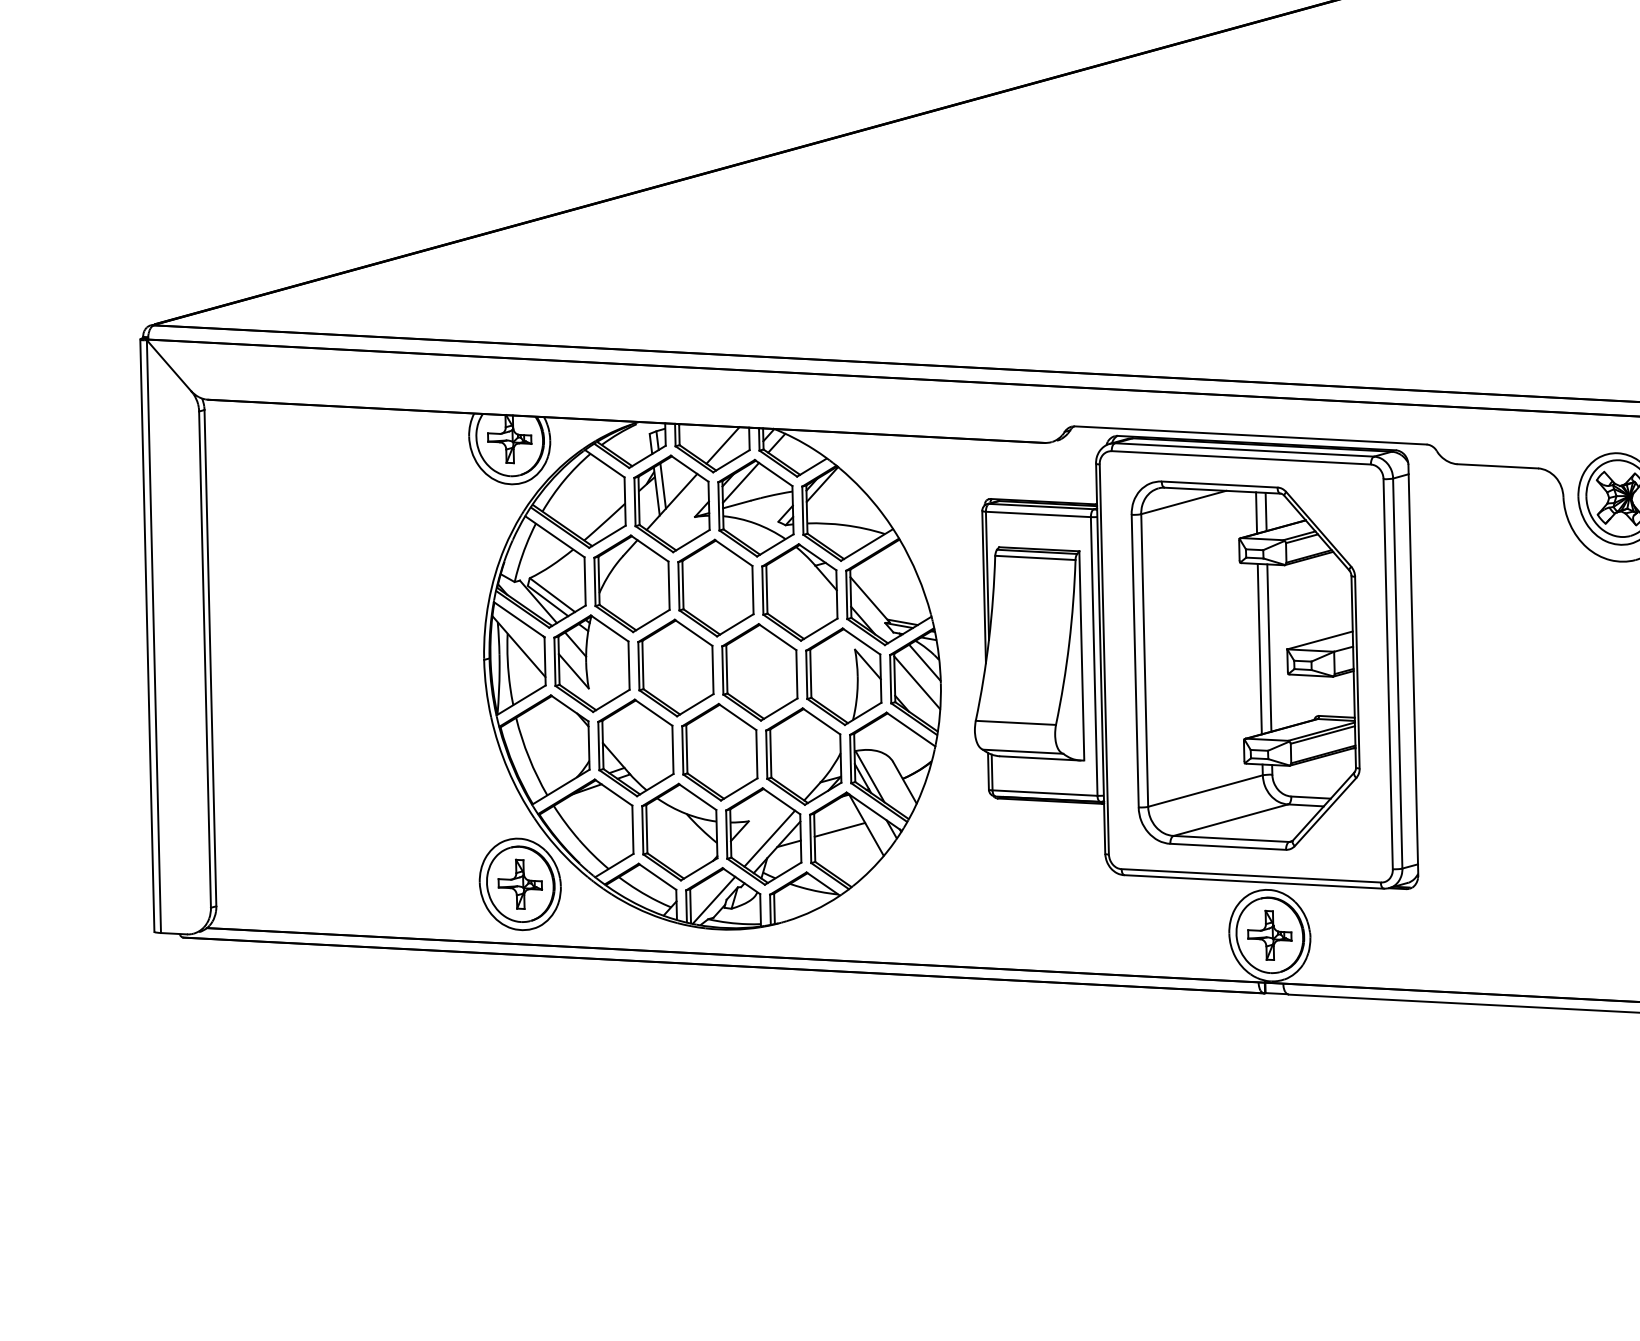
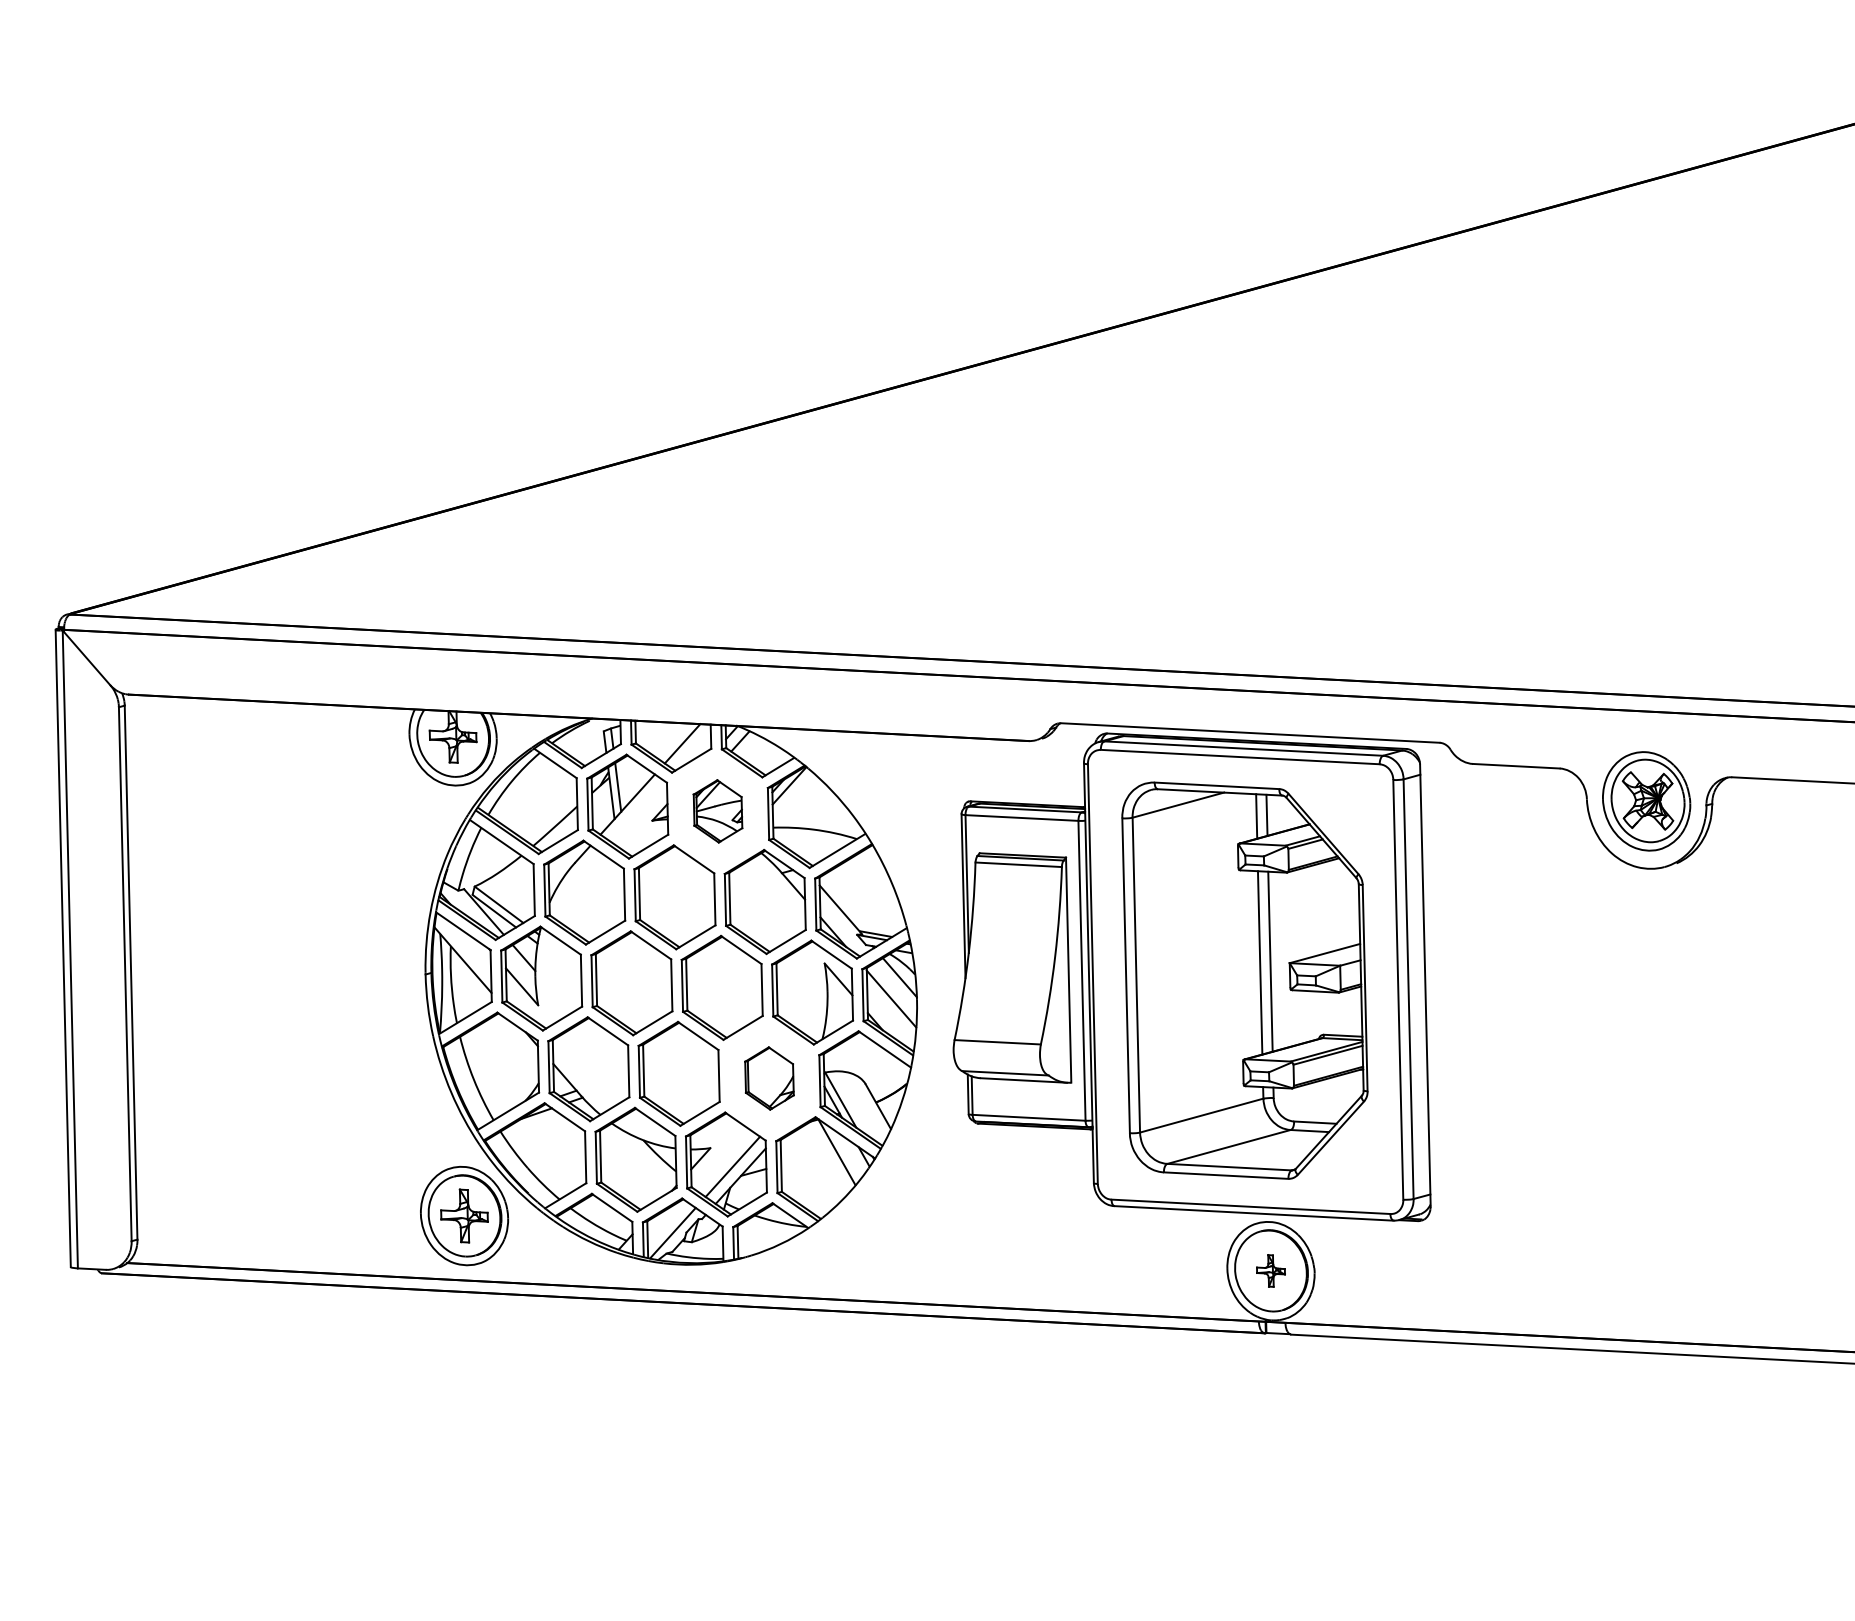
part: (755, 508) -> (717, 811), size x0.6
part: (803, 756) -> (769, 1078), size x0.6
line: (840, 829) -> (808, 1156), removed
part: (1269, 935) -> (1270, 1270), size x0.6

